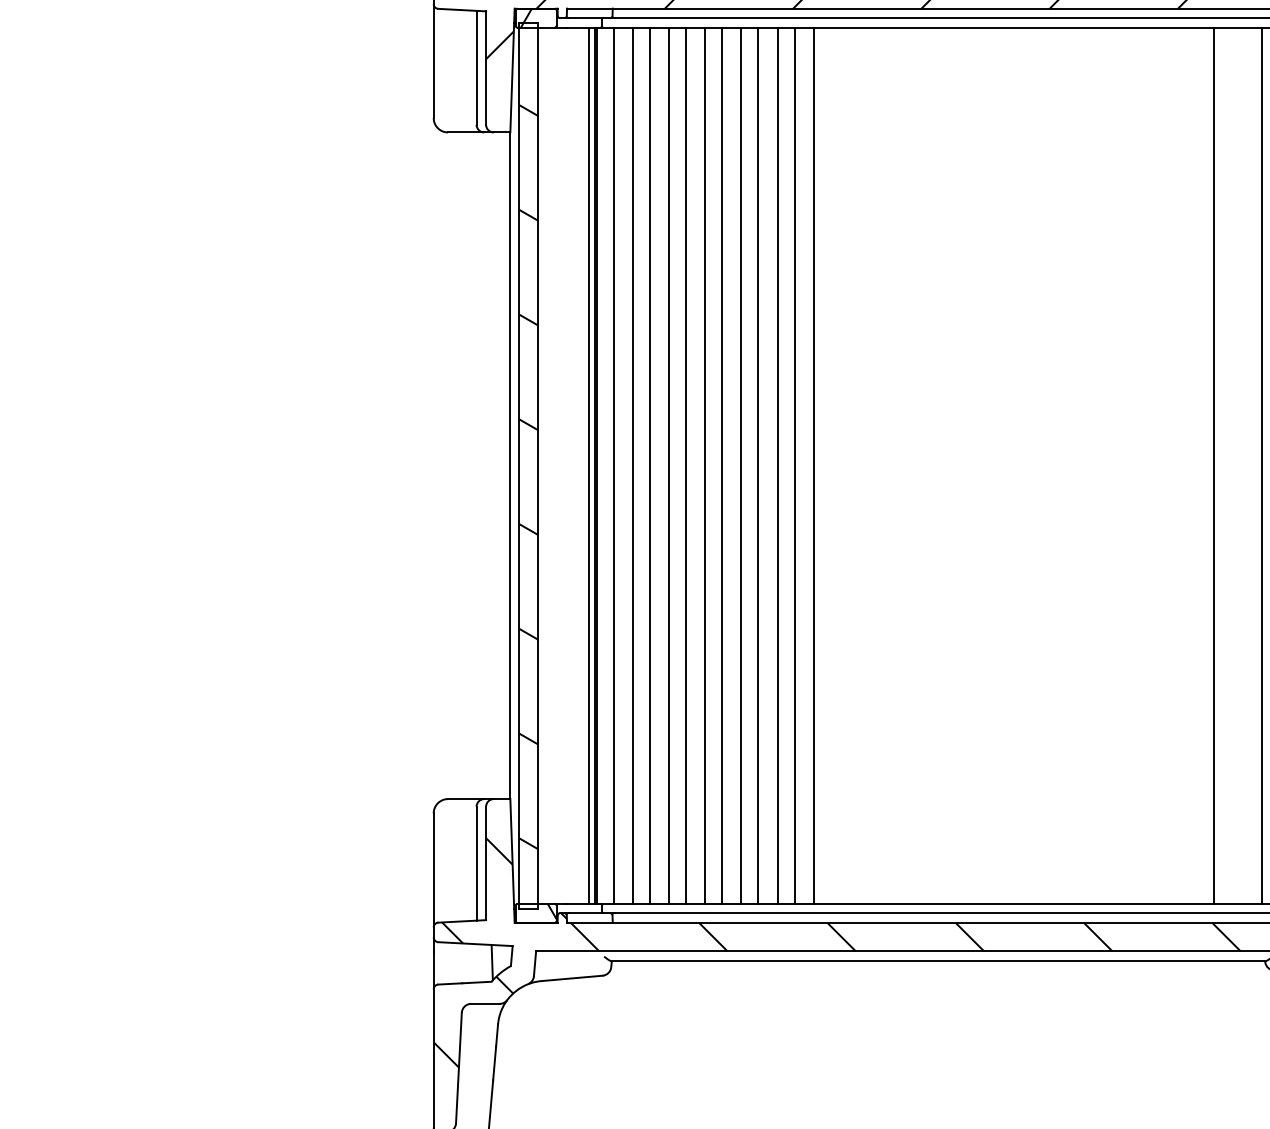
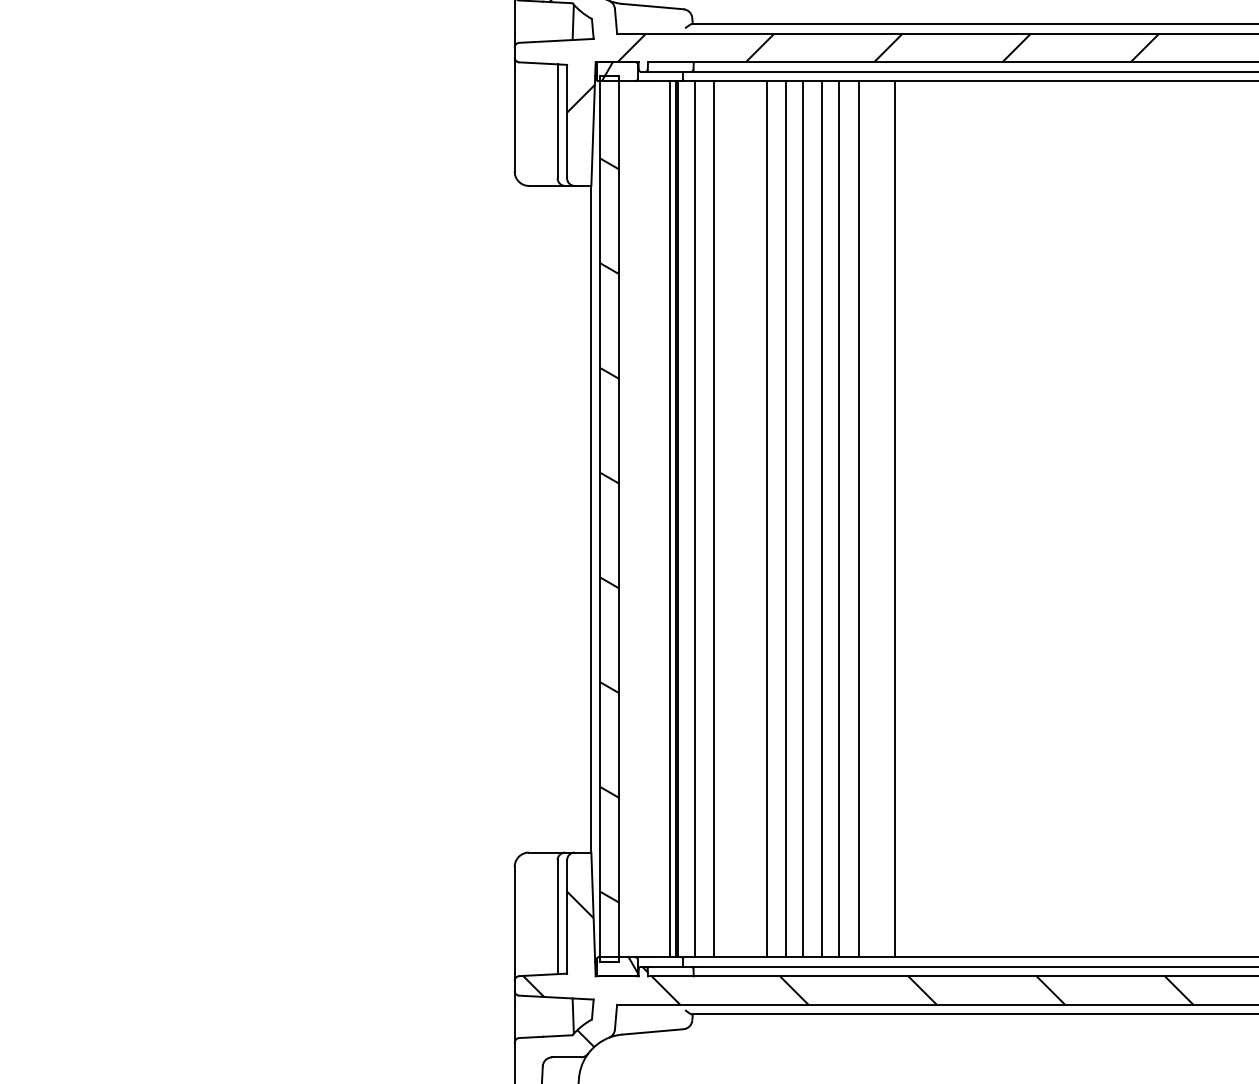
line: (649, 465) -> (730, 518), removed
line: (668, 465) -> (749, 518), removed
line: (794, 465) -> (875, 518), removed

